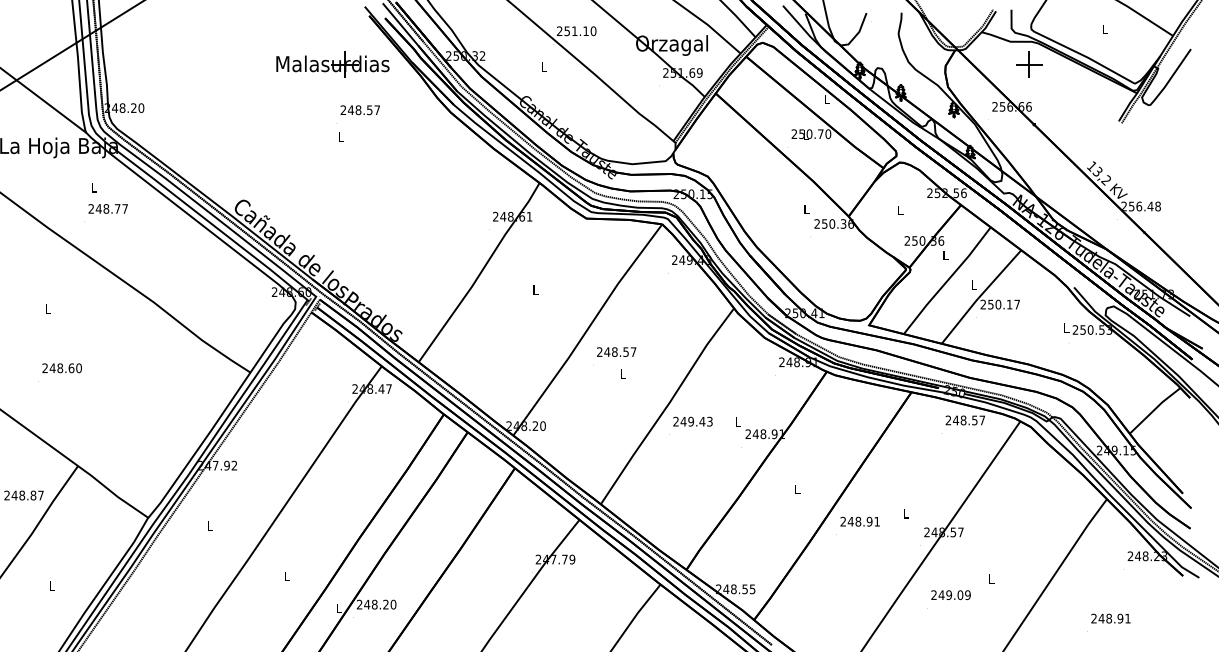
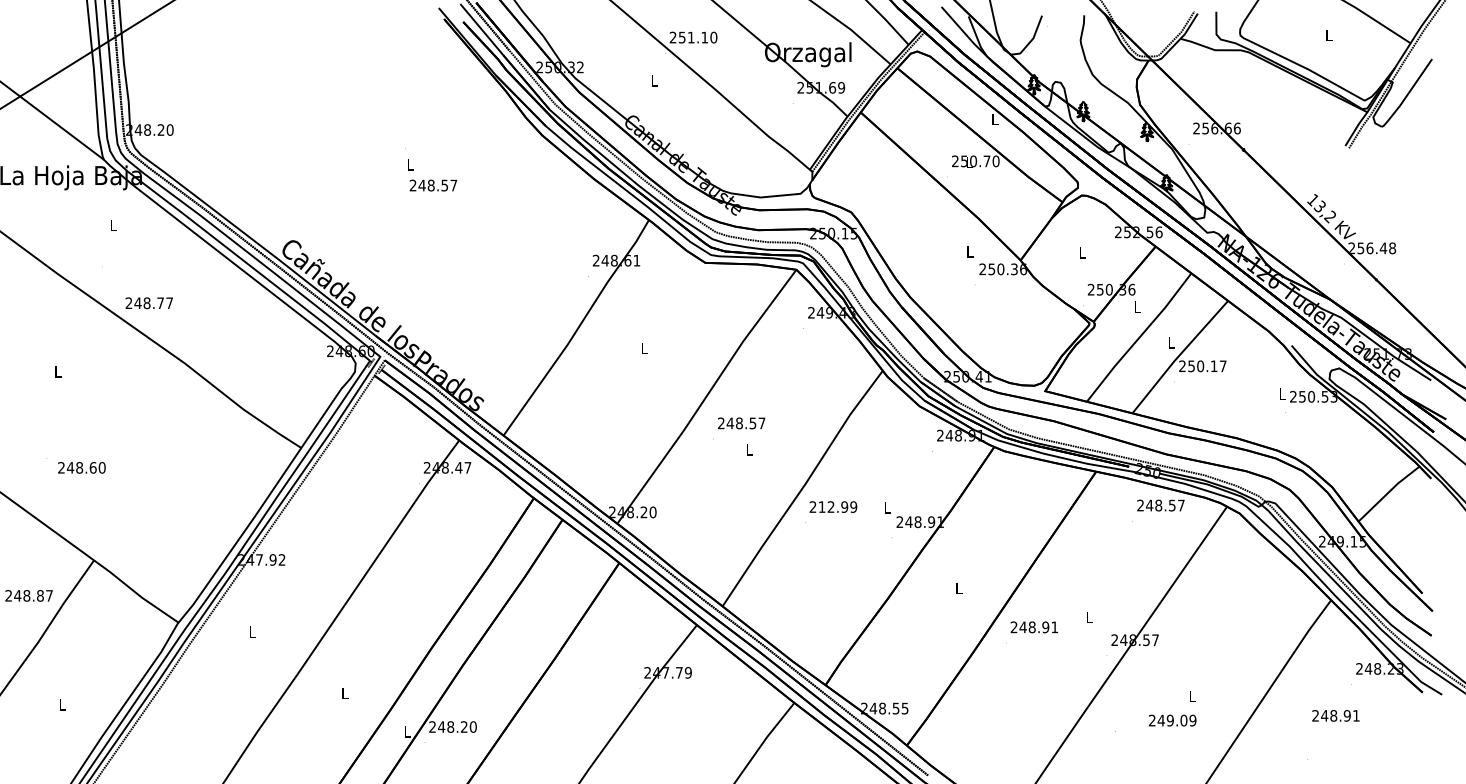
part: (332, 64) -> (400, 77), removed
part: (1029, 64) -> (1237, 77), removed
text: (360, 110) -> (433, 185), moved
text: (107, 209) -> (148, 303), moved
text: (61, 368) -> (81, 467), moved
text: (696, 421) -> (837, 506), 249.43 -> 212.99
text: (950, 595) -> (1172, 720), moved
text: (1110, 618) -> (1335, 715), moved

